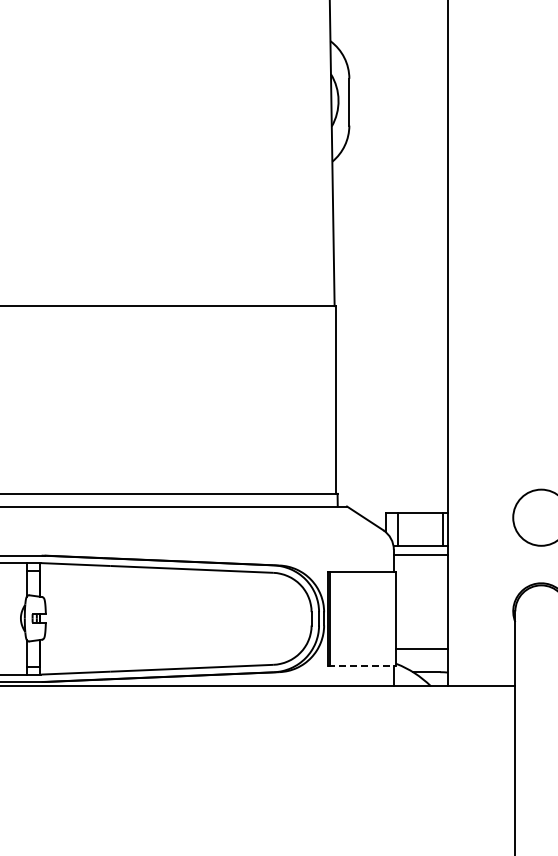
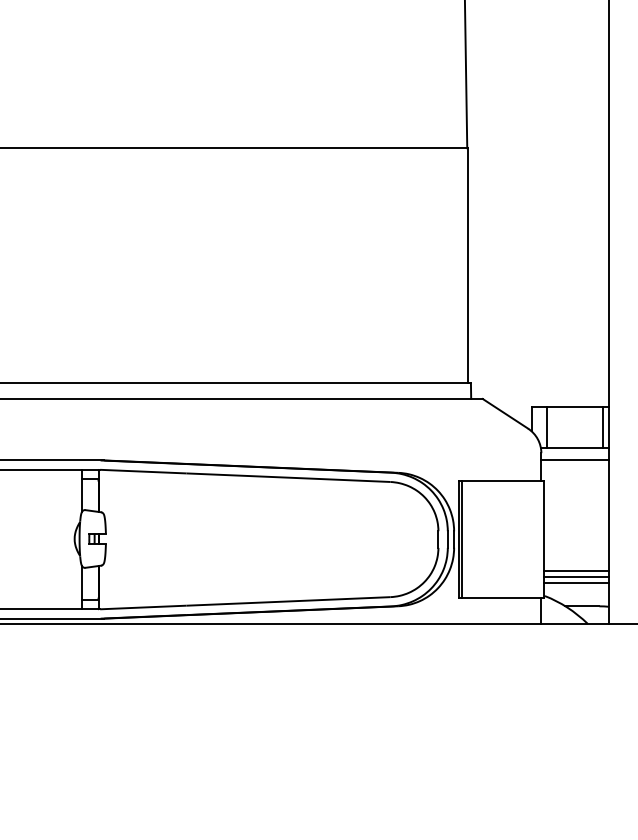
line: (421, 644) -> (575, 571), added
line: (421, 653) -> (575, 582), added
line: (362, 665) -> (502, 597), dashed -> solid

